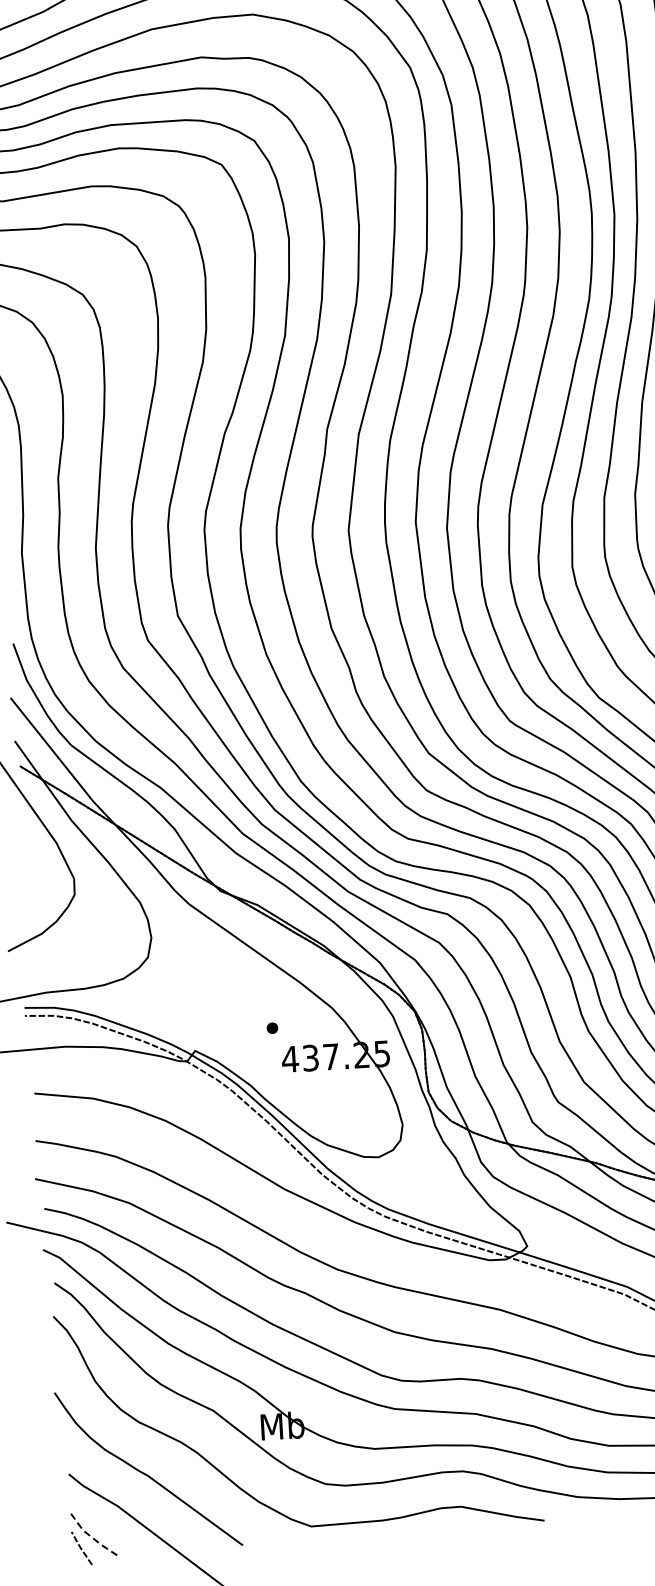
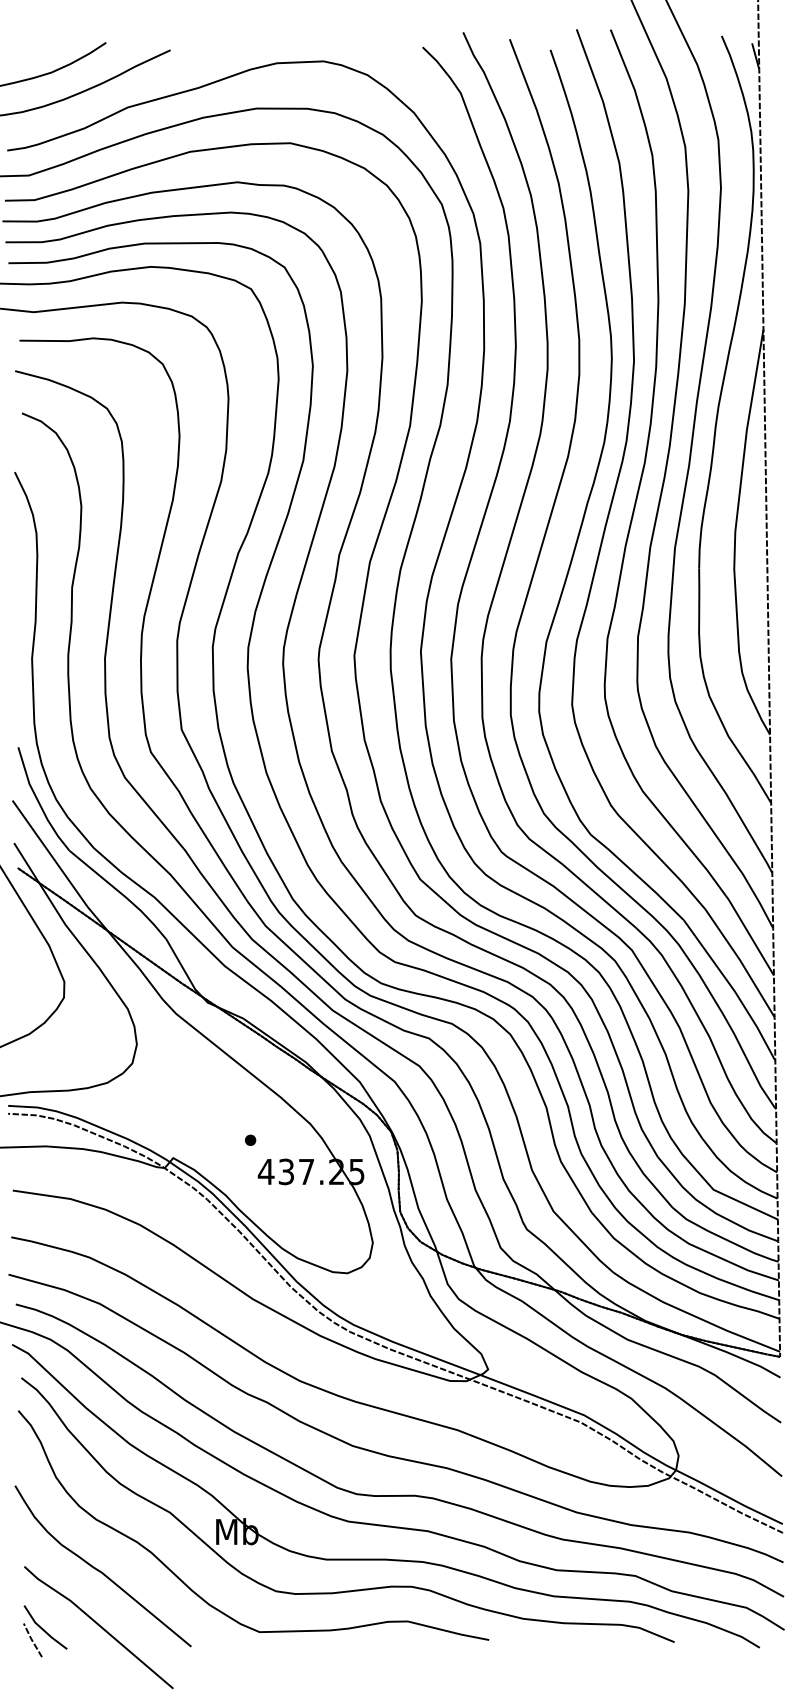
line: (91, 1536) -> (43, 1629), dashed -> solid

